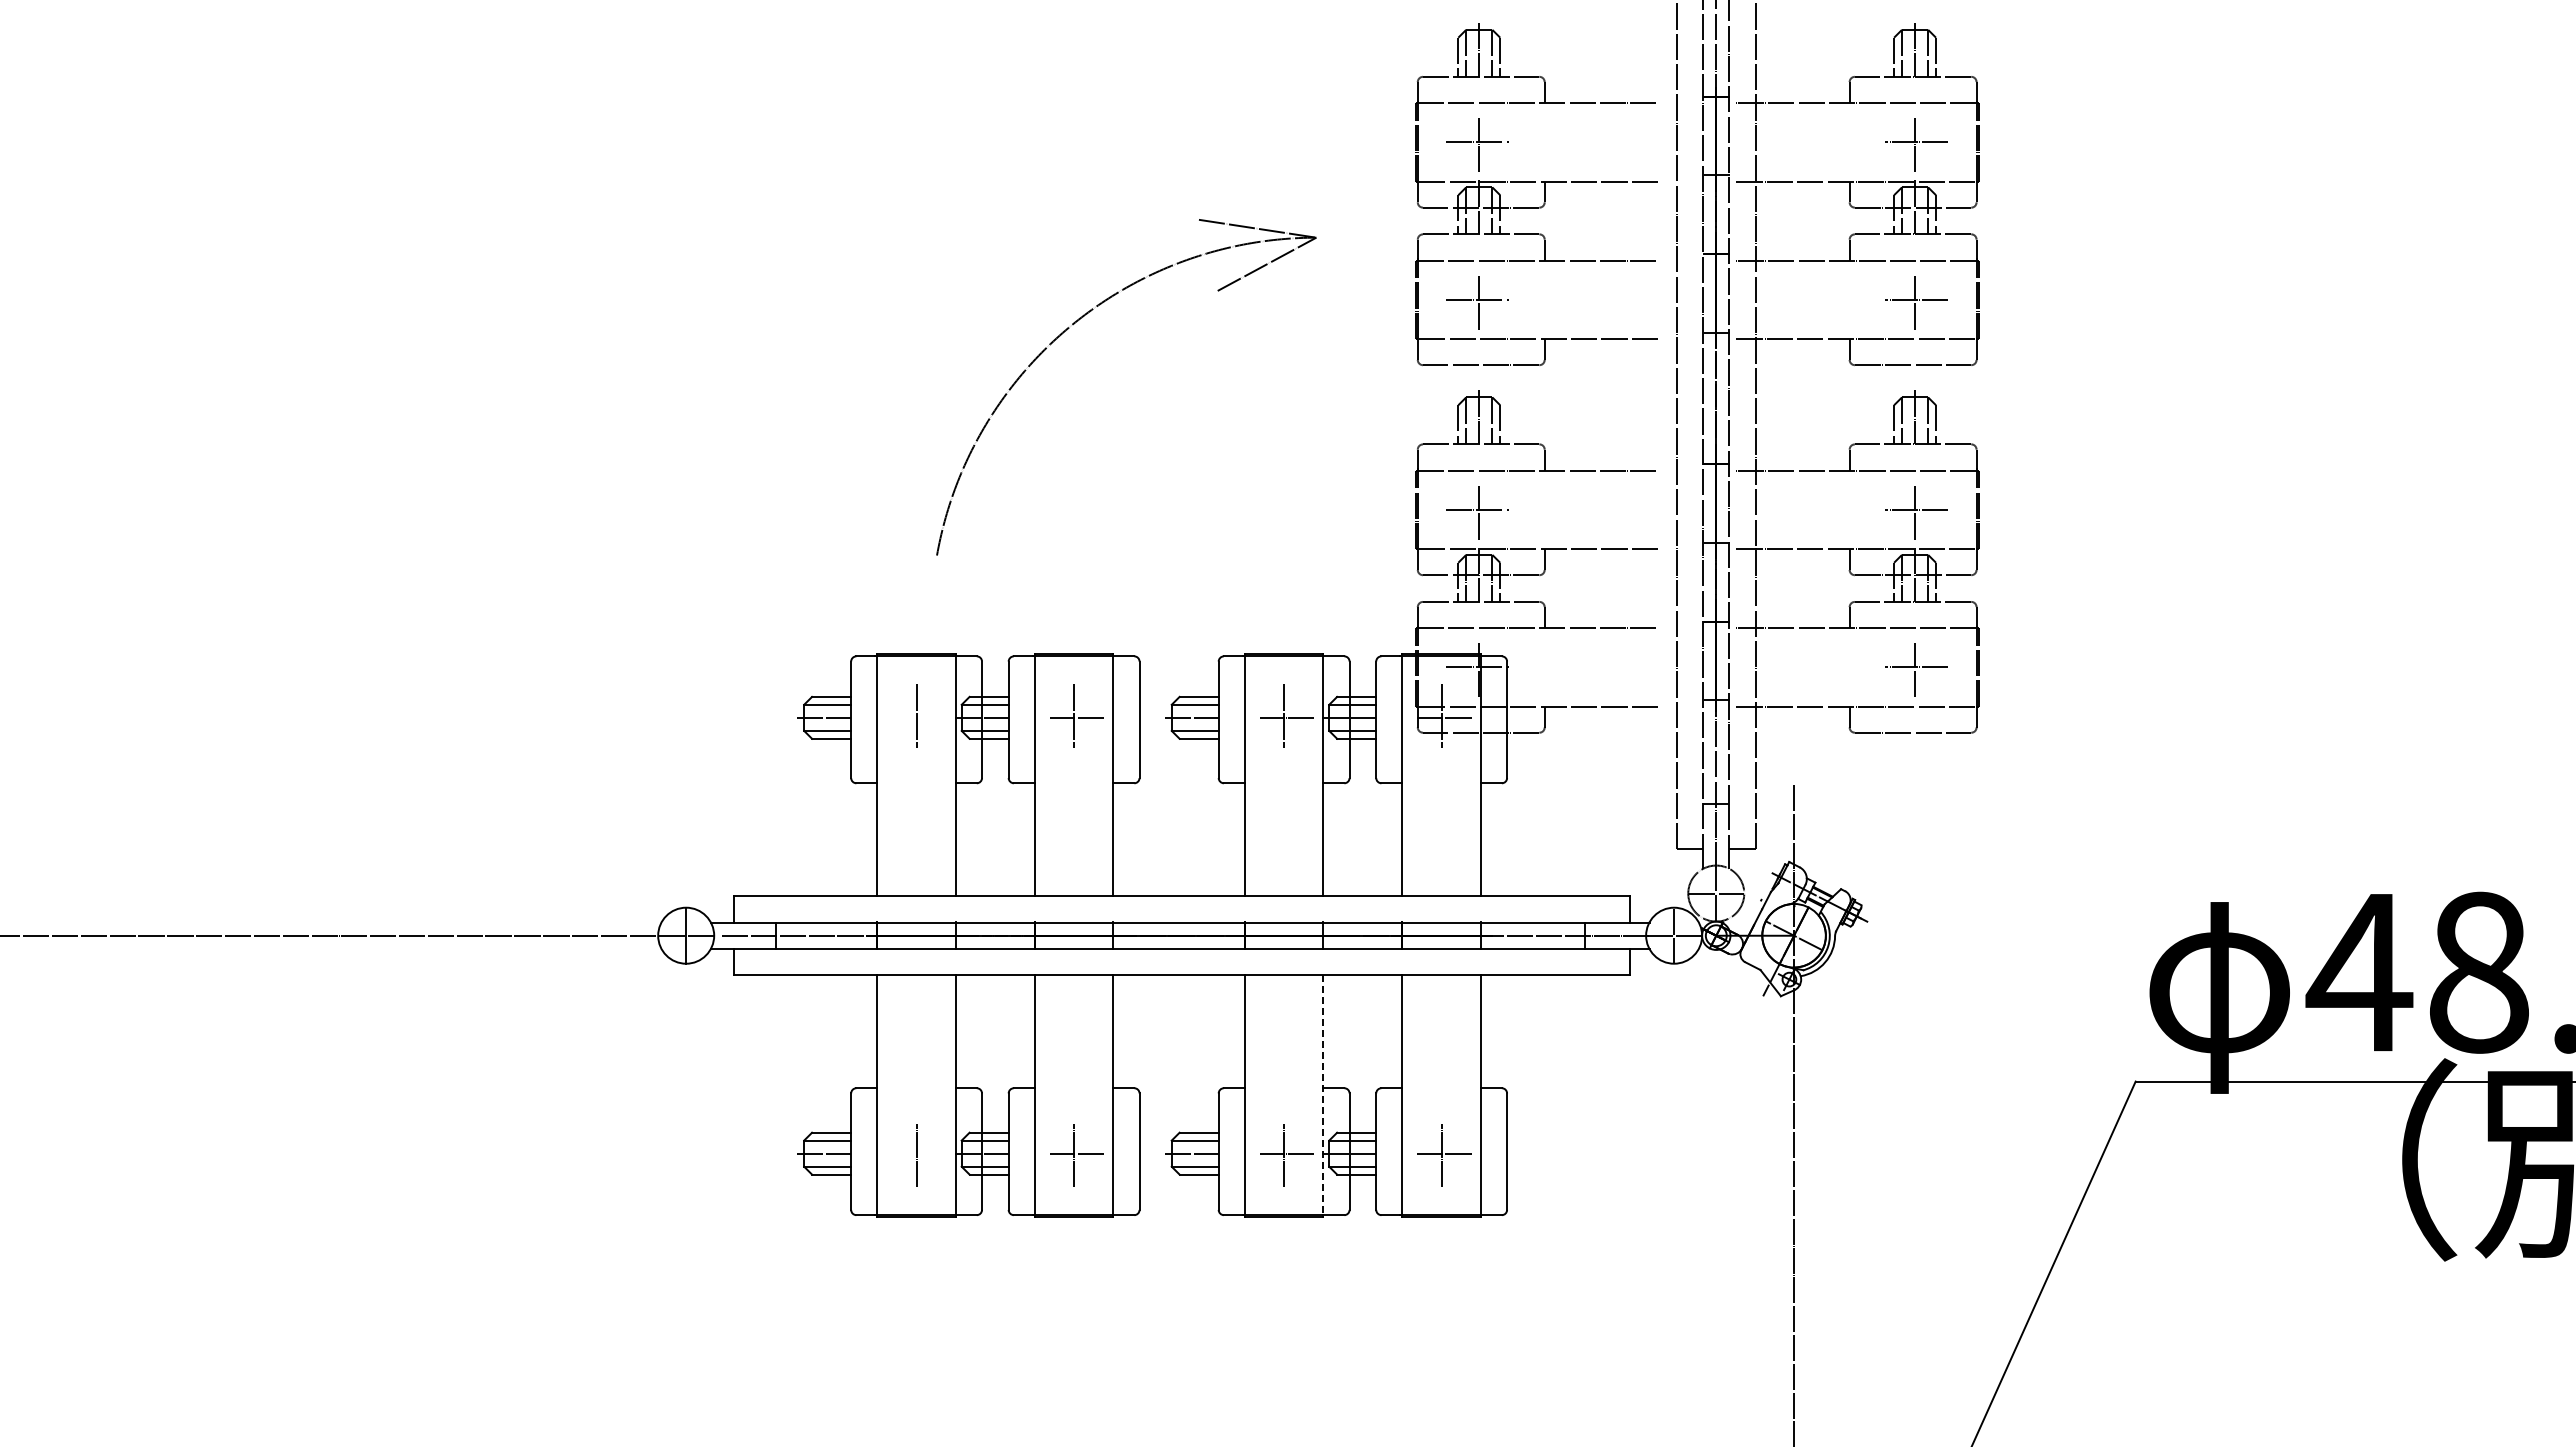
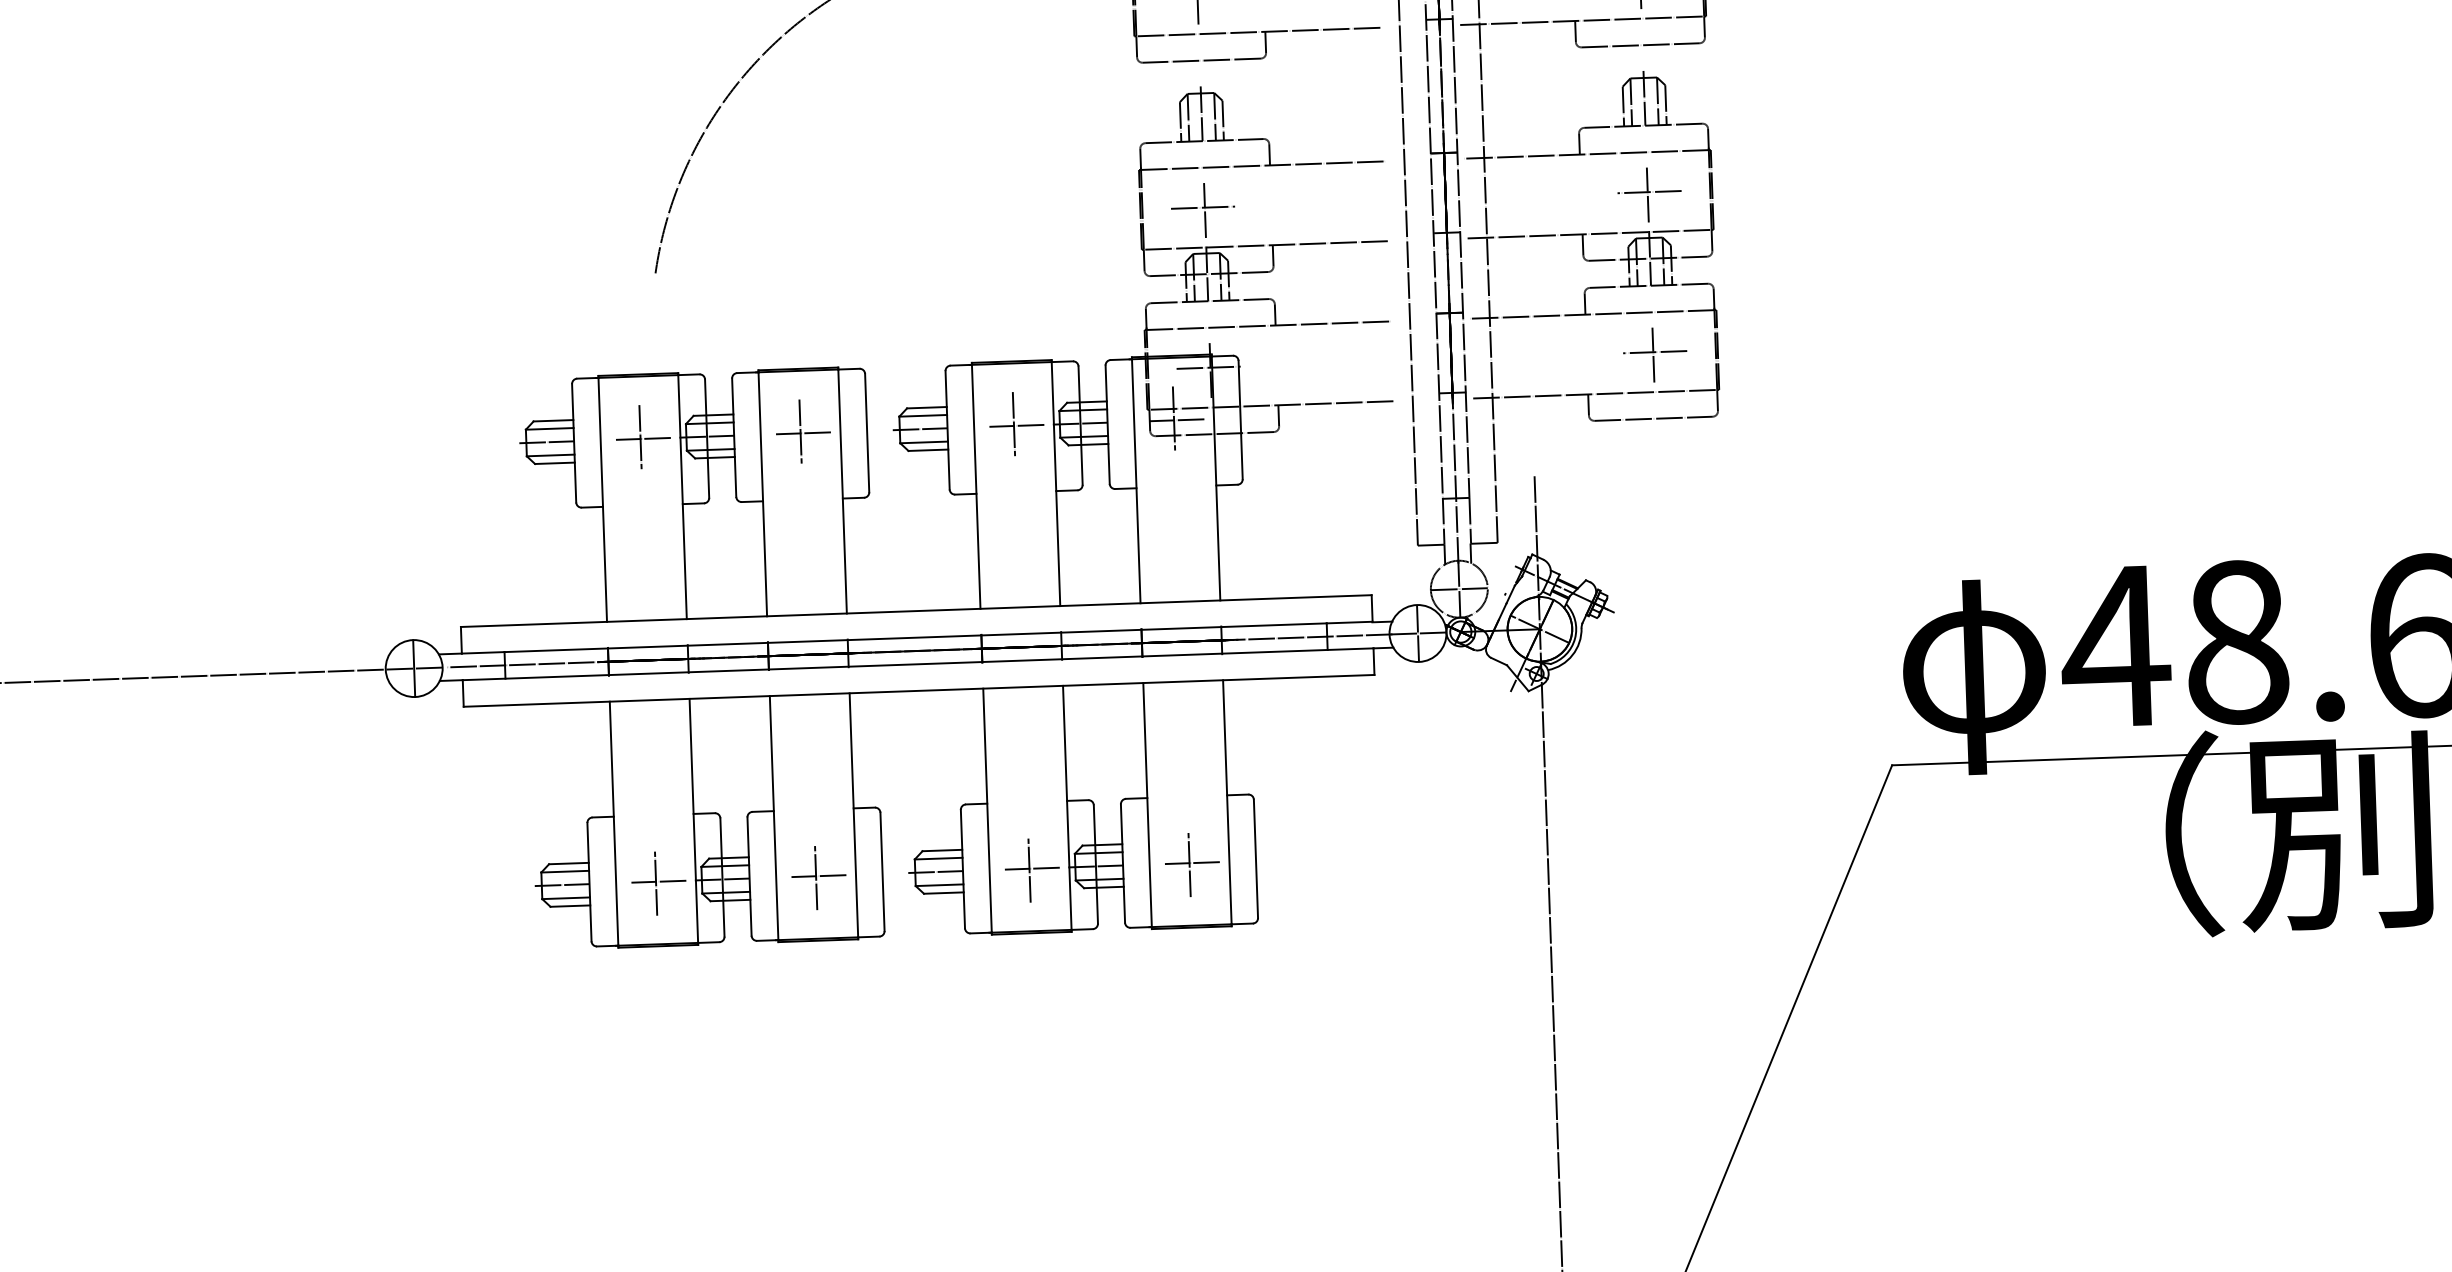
line: (919, 717) -> (643, 438), added
line: (1323, 1095) -> (1067, 808), dashed -> solid
line: (919, 1153) -> (658, 881), added

